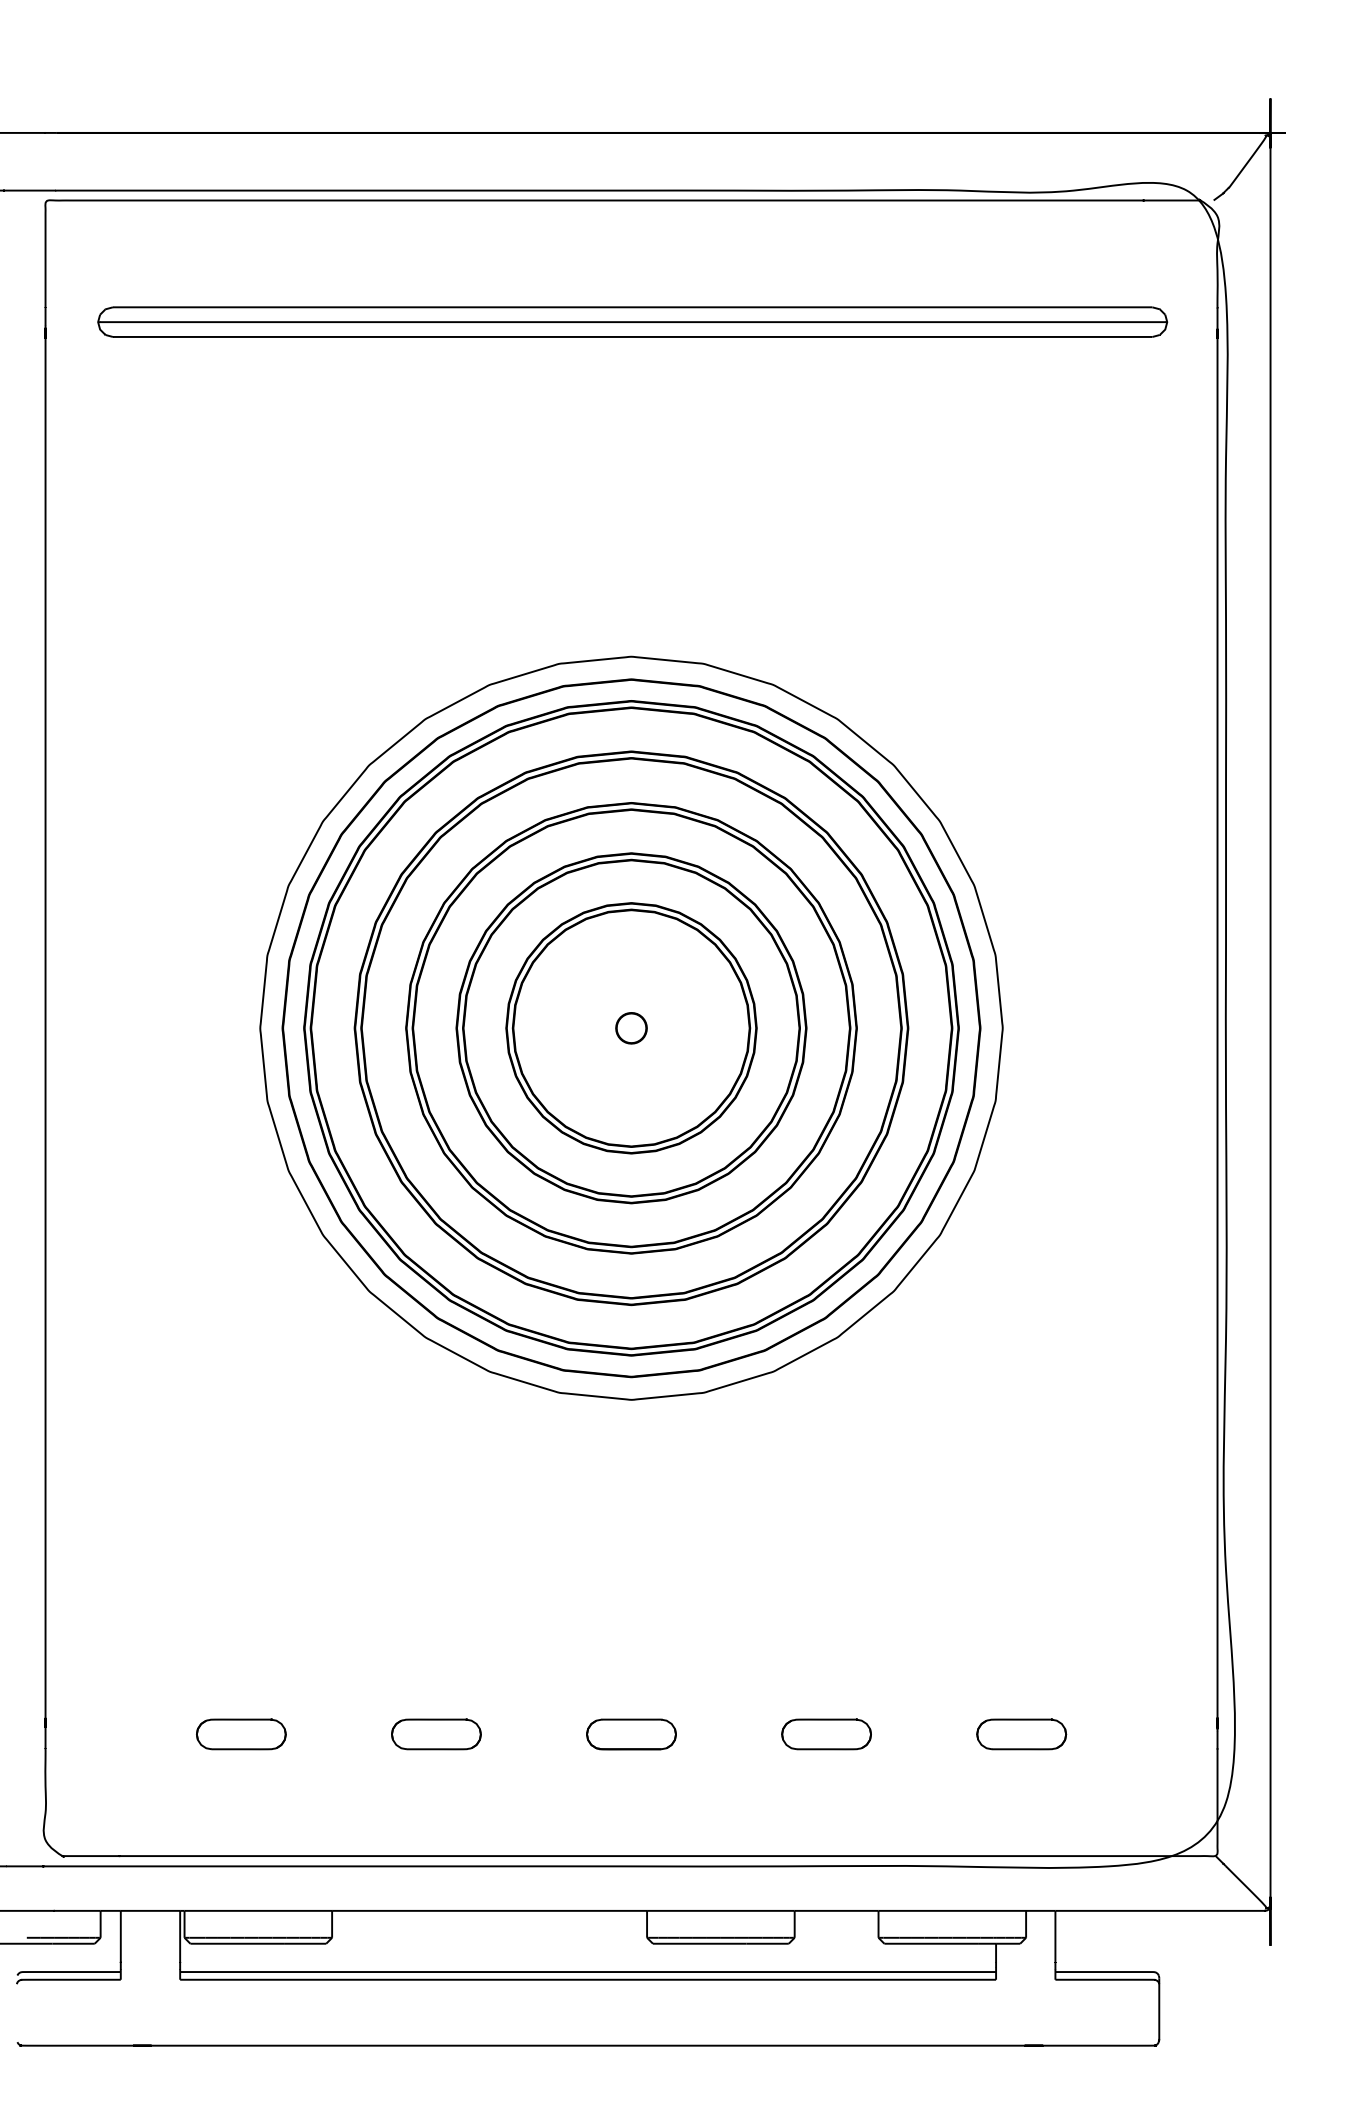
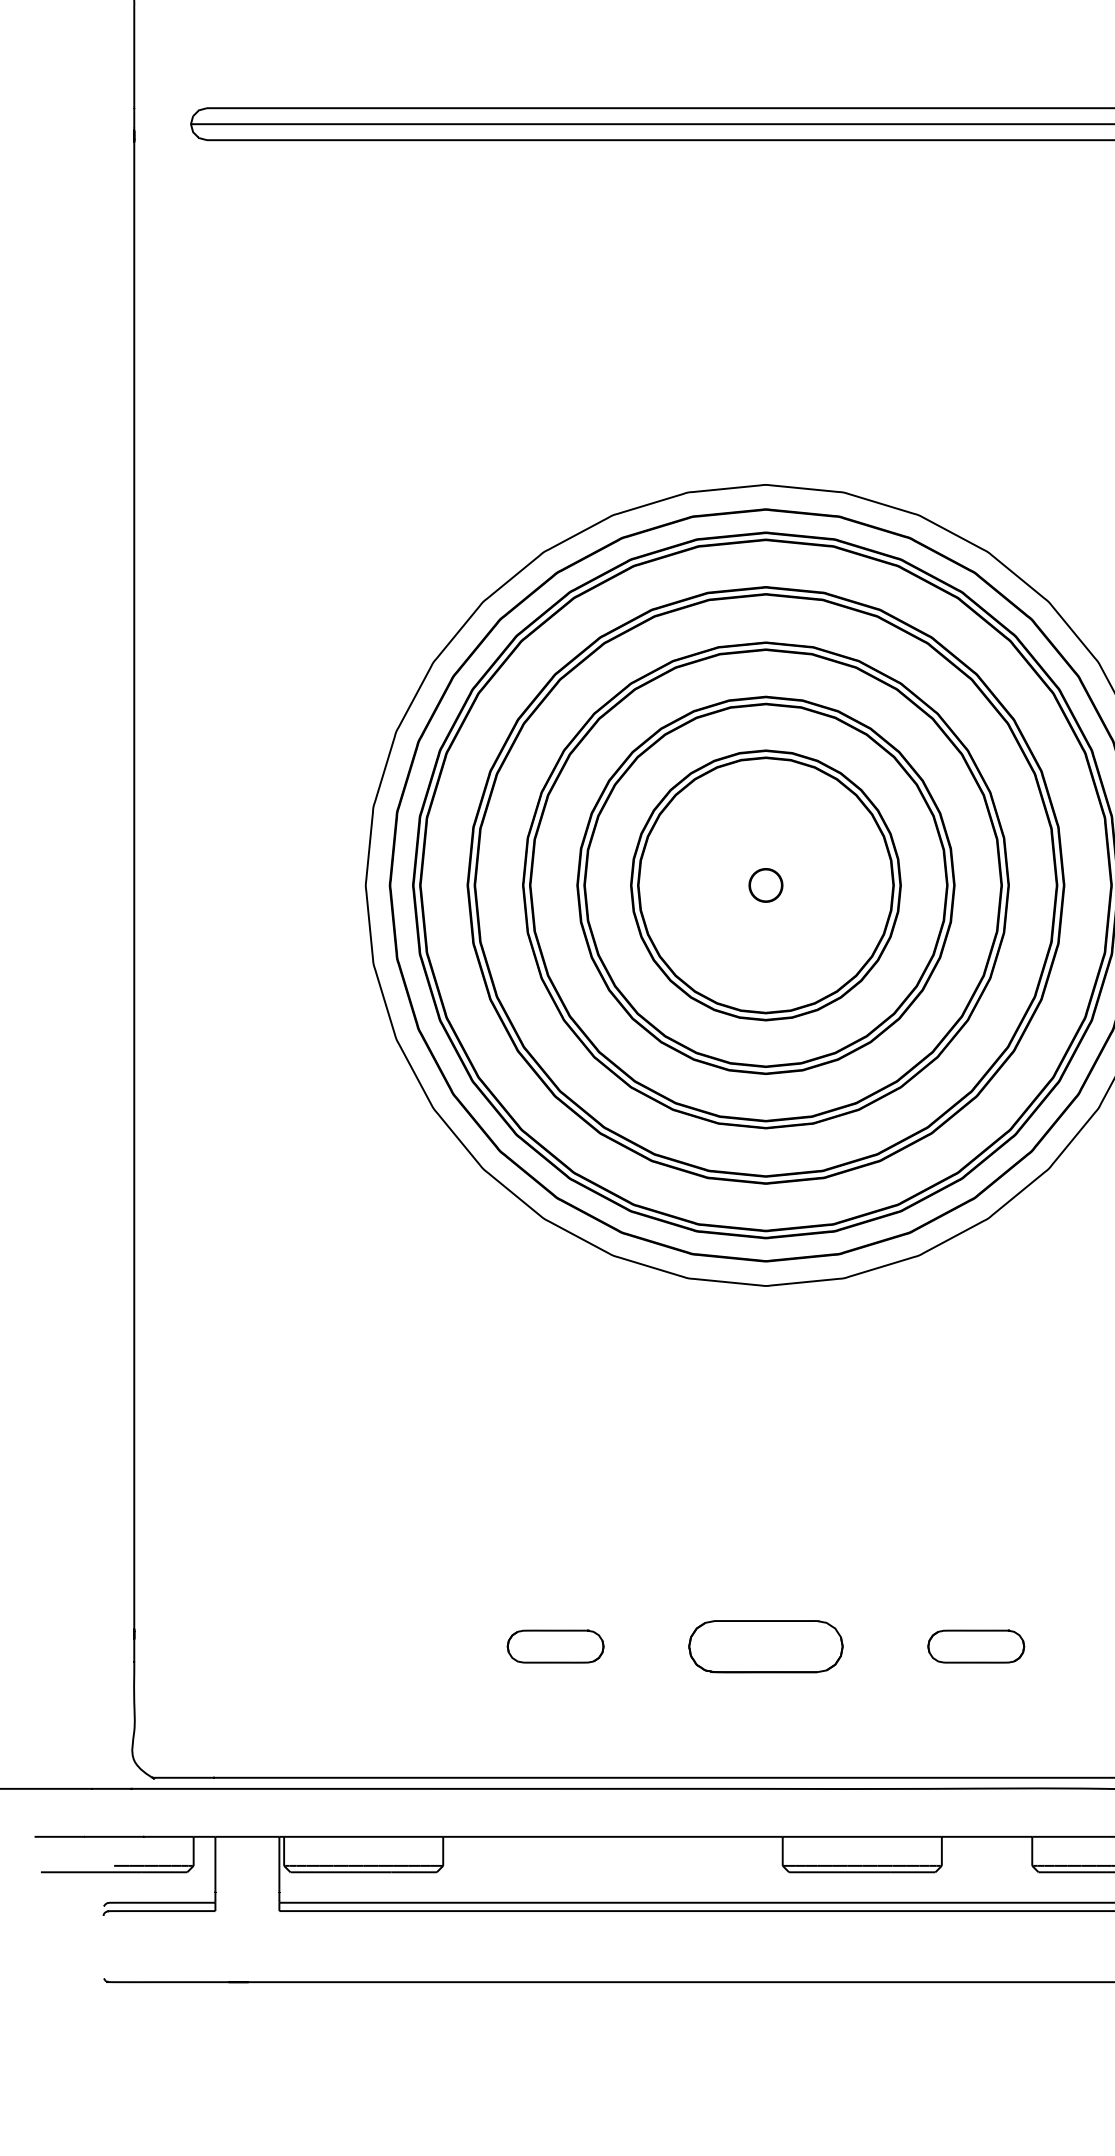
part: (241, 1734) -> (345, 1646), removed
part: (631, 1734) -> (765, 1646), size x1.6

